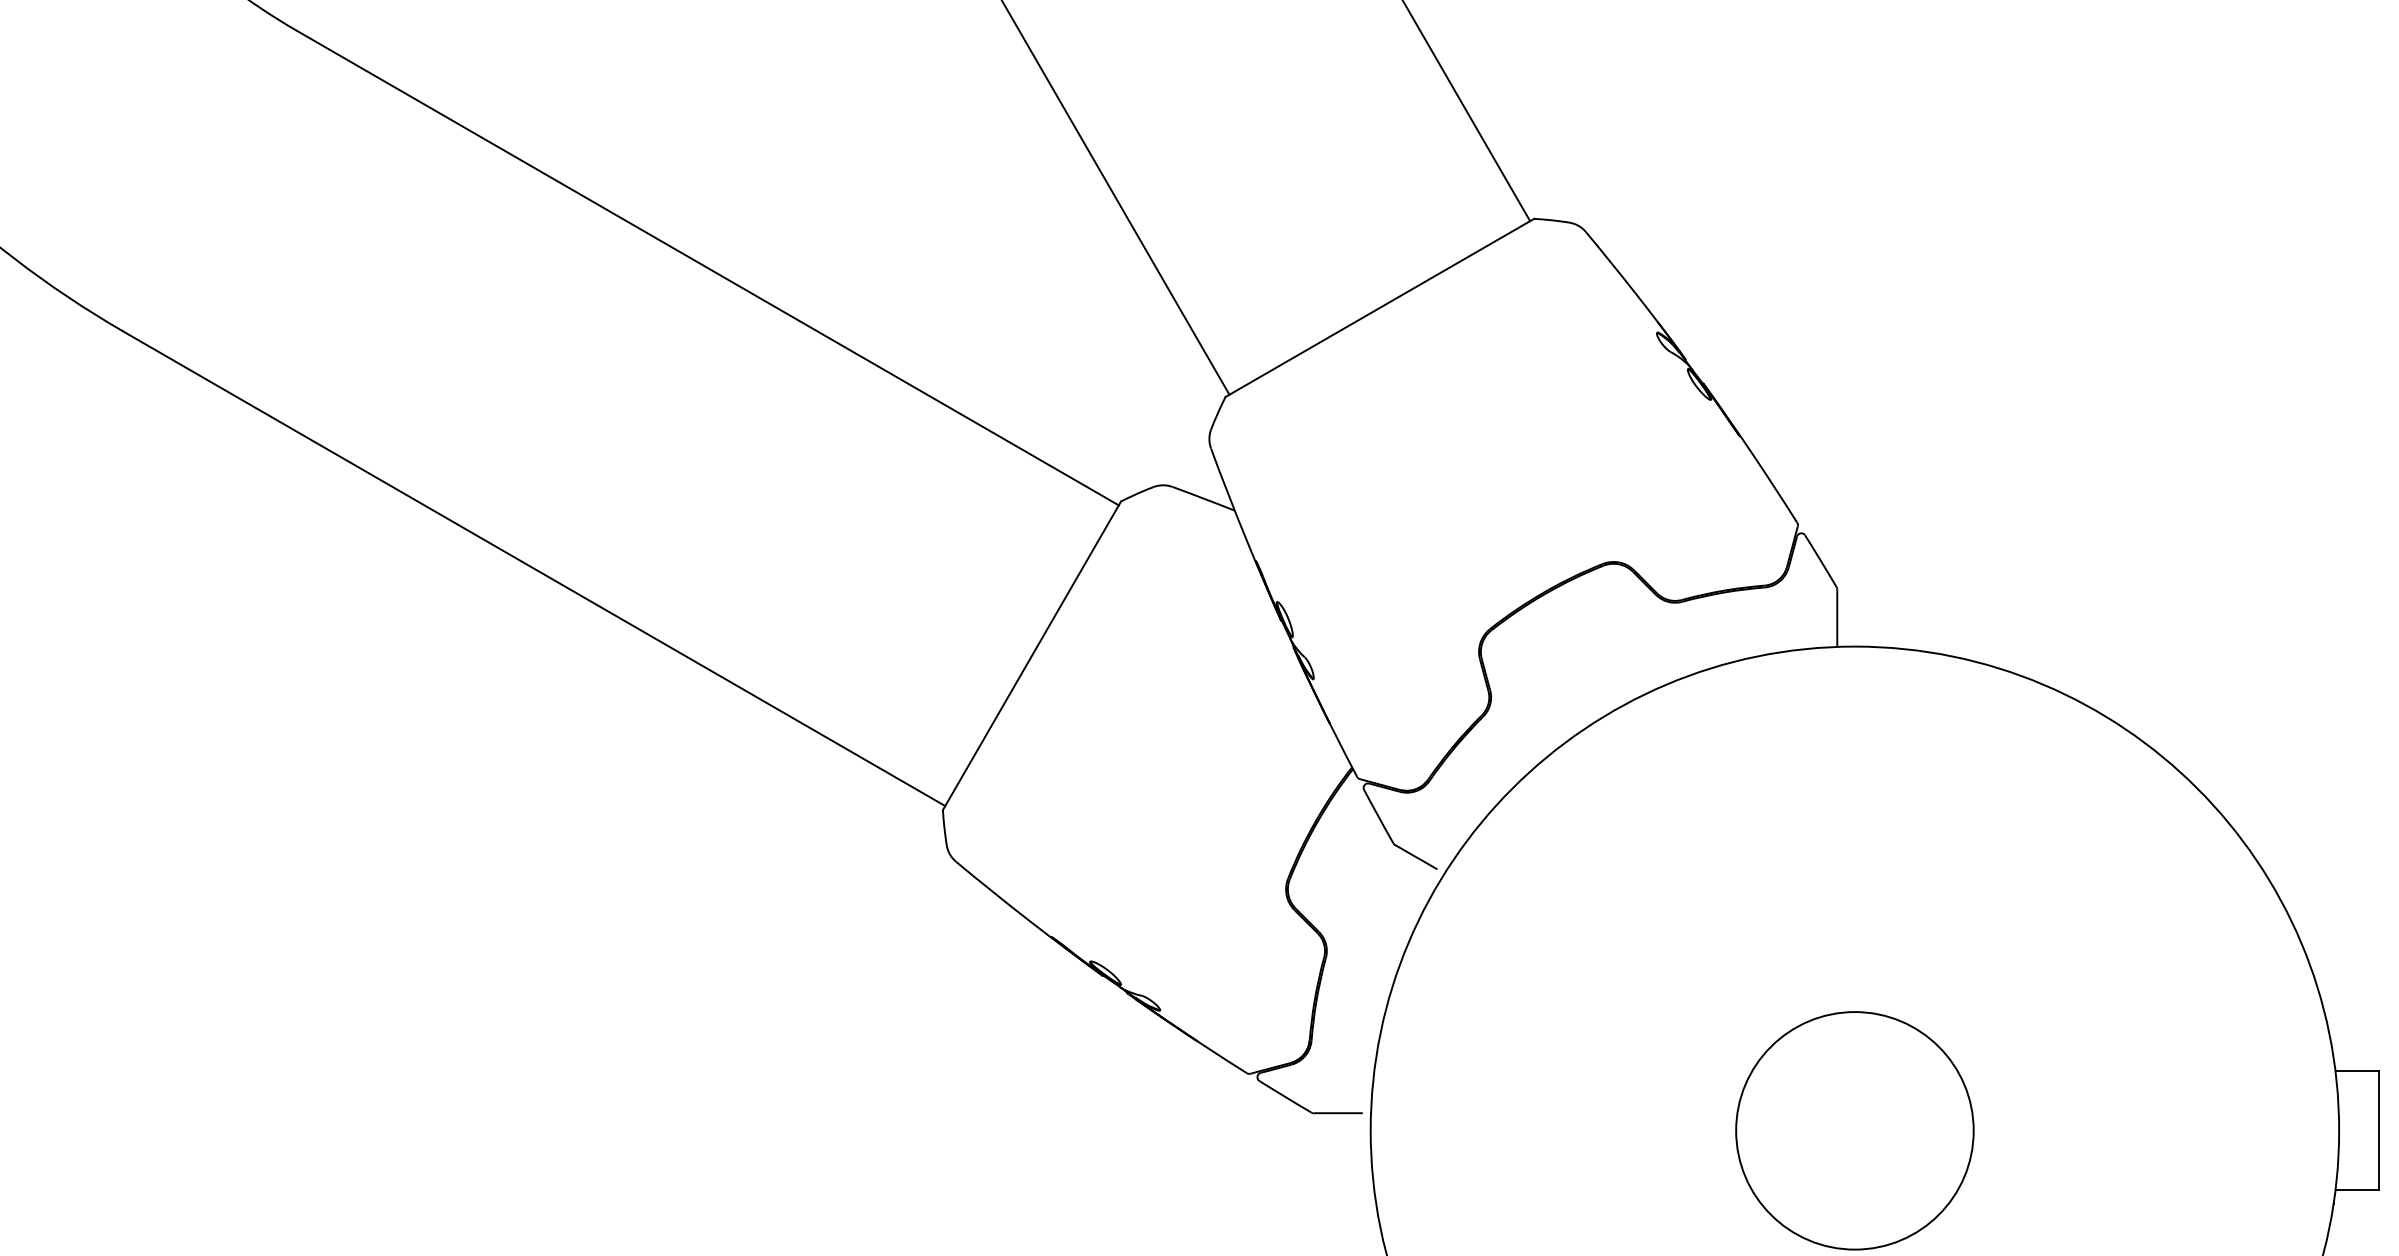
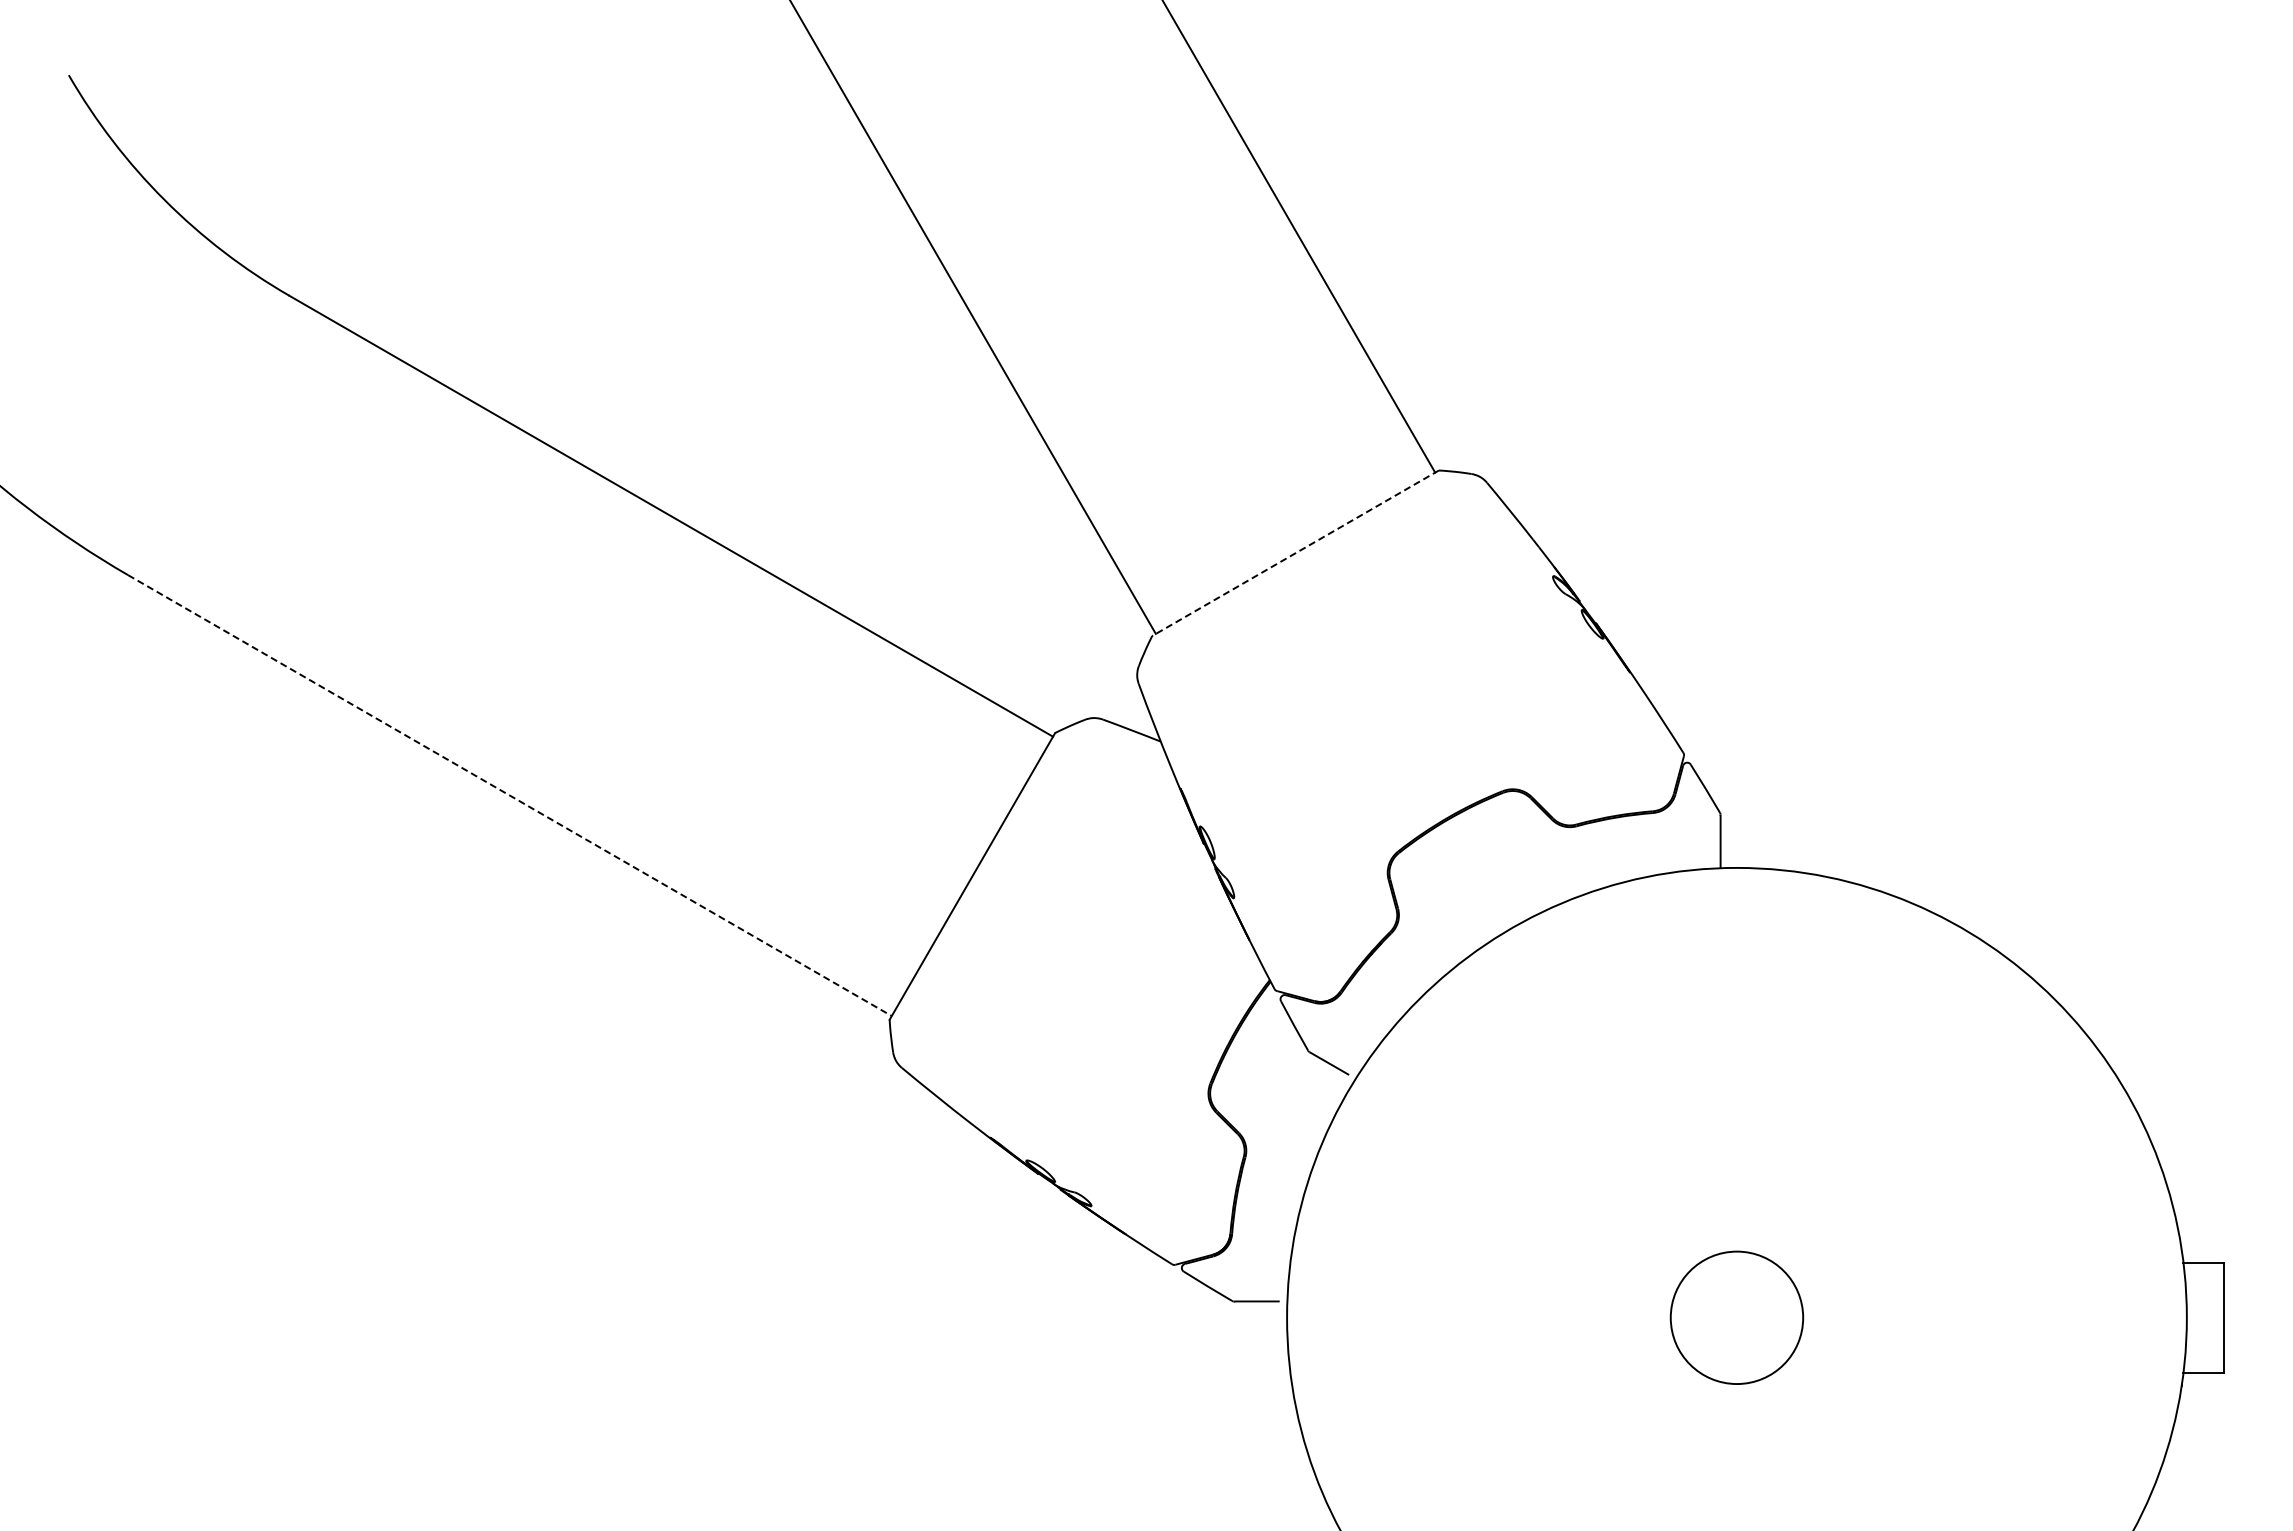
line: (1379, 308) -> (1295, 553), solid -> dashed
line: (533, 568) -> (509, 795), solid -> dashed
circle: (1854, 1130) -> (1736, 1317), size x0.6

